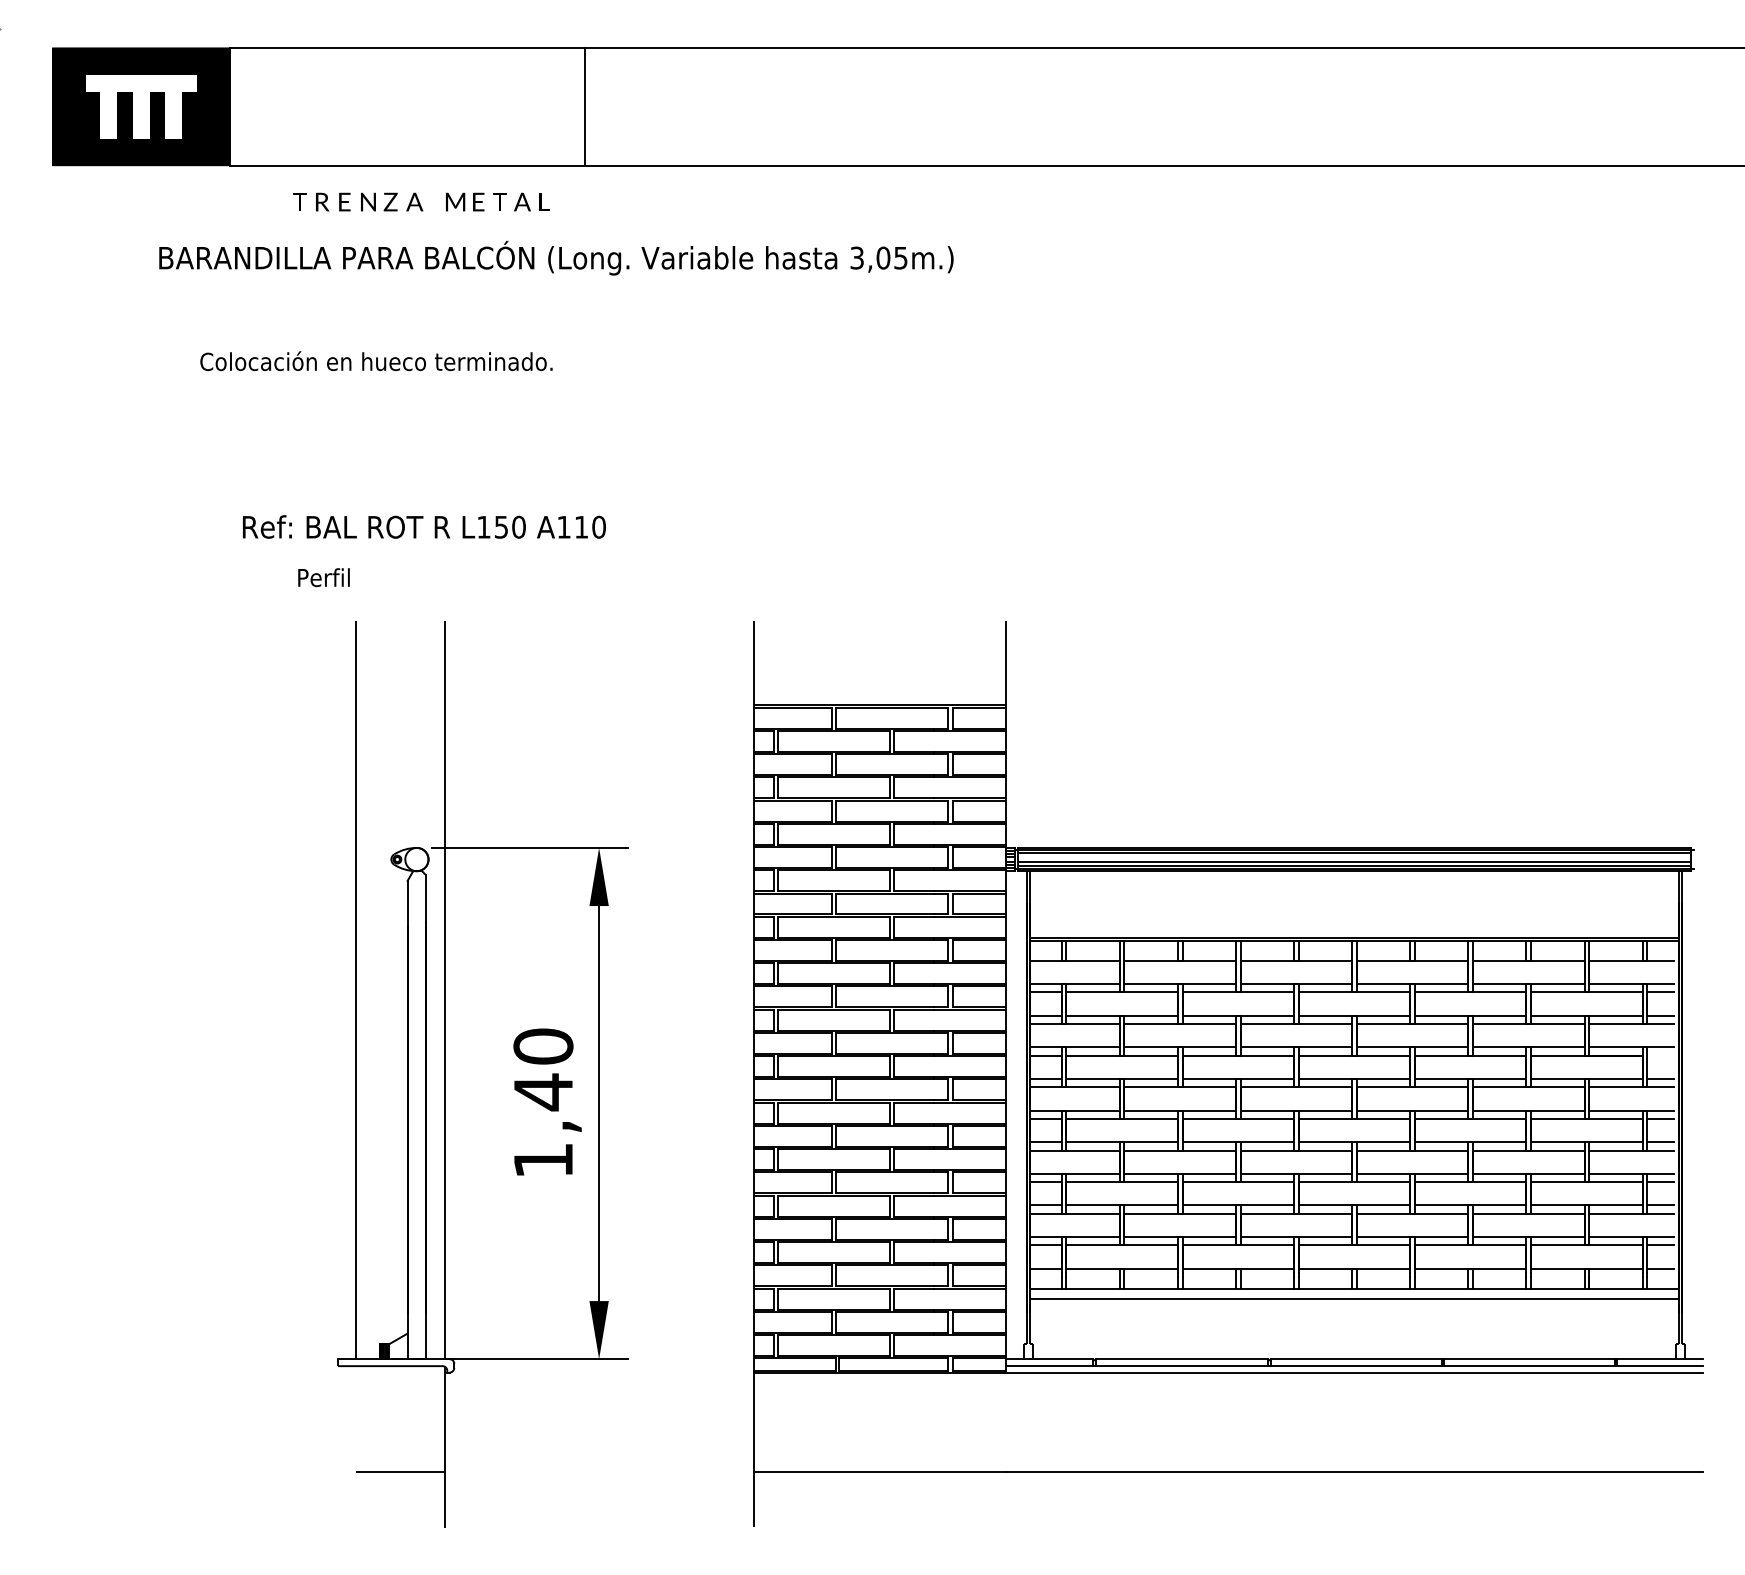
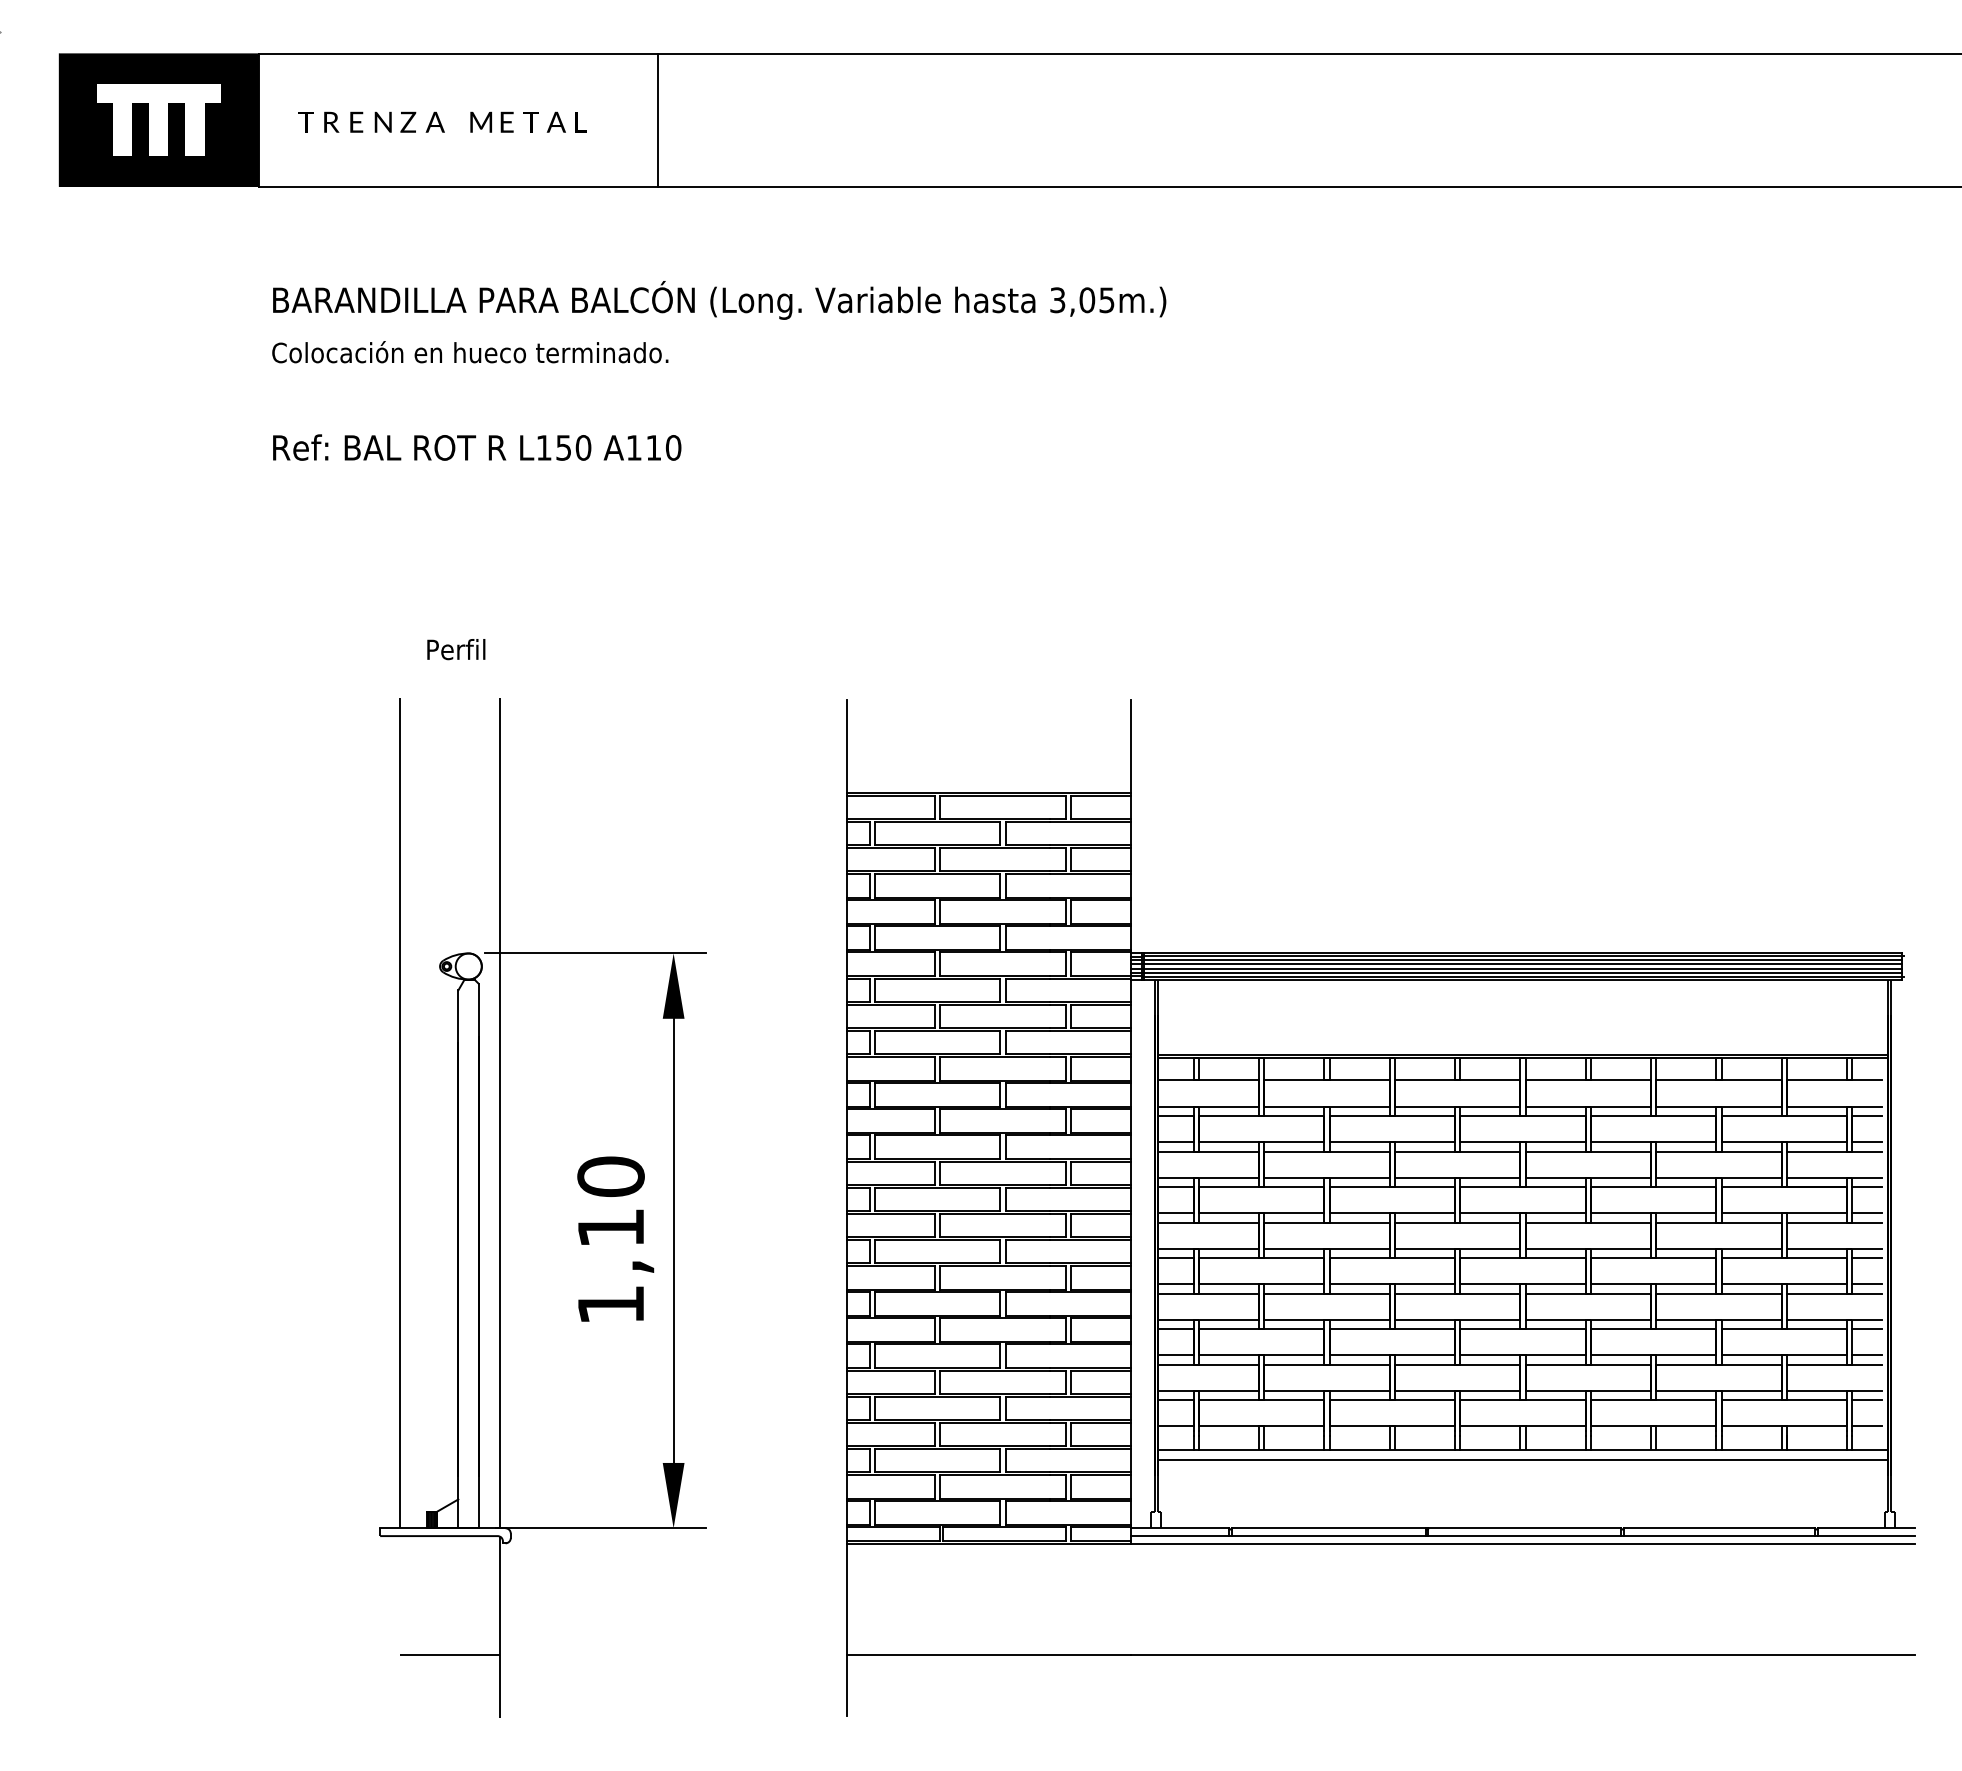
text: (421, 201) -> (442, 121), moved
text: (556, 258) -> (719, 300), moved
text: (376, 361) -> (470, 352), moved
text: (424, 526) -> (477, 447), moved
text: (324, 577) -> (456, 649), moved
line: (1354, 856) -> (1522, 963), added
line: (1660, 1056) -> (1867, 1187), added
text: (542, 1092) -> (610, 1228), 1,40 -> 1,10

